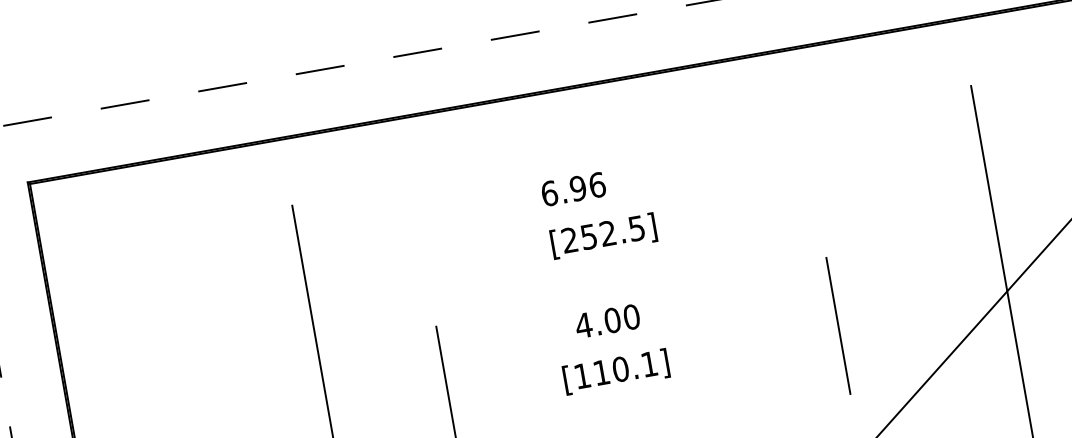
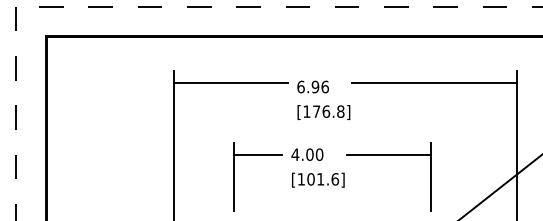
line: (812, 140) -> (434, 83), added
line: (408, 211) -> (230, 83), added
text: (602, 234) -> (323, 111), [252.5] -> [176.8]
line: (746, 296) -> (388, 154), added
text: (607, 320) -> (307, 154), moved
line: (487, 342) -> (257, 154), added
text: (626, 368) -> (323, 179), [110.1] -> [101.6]

